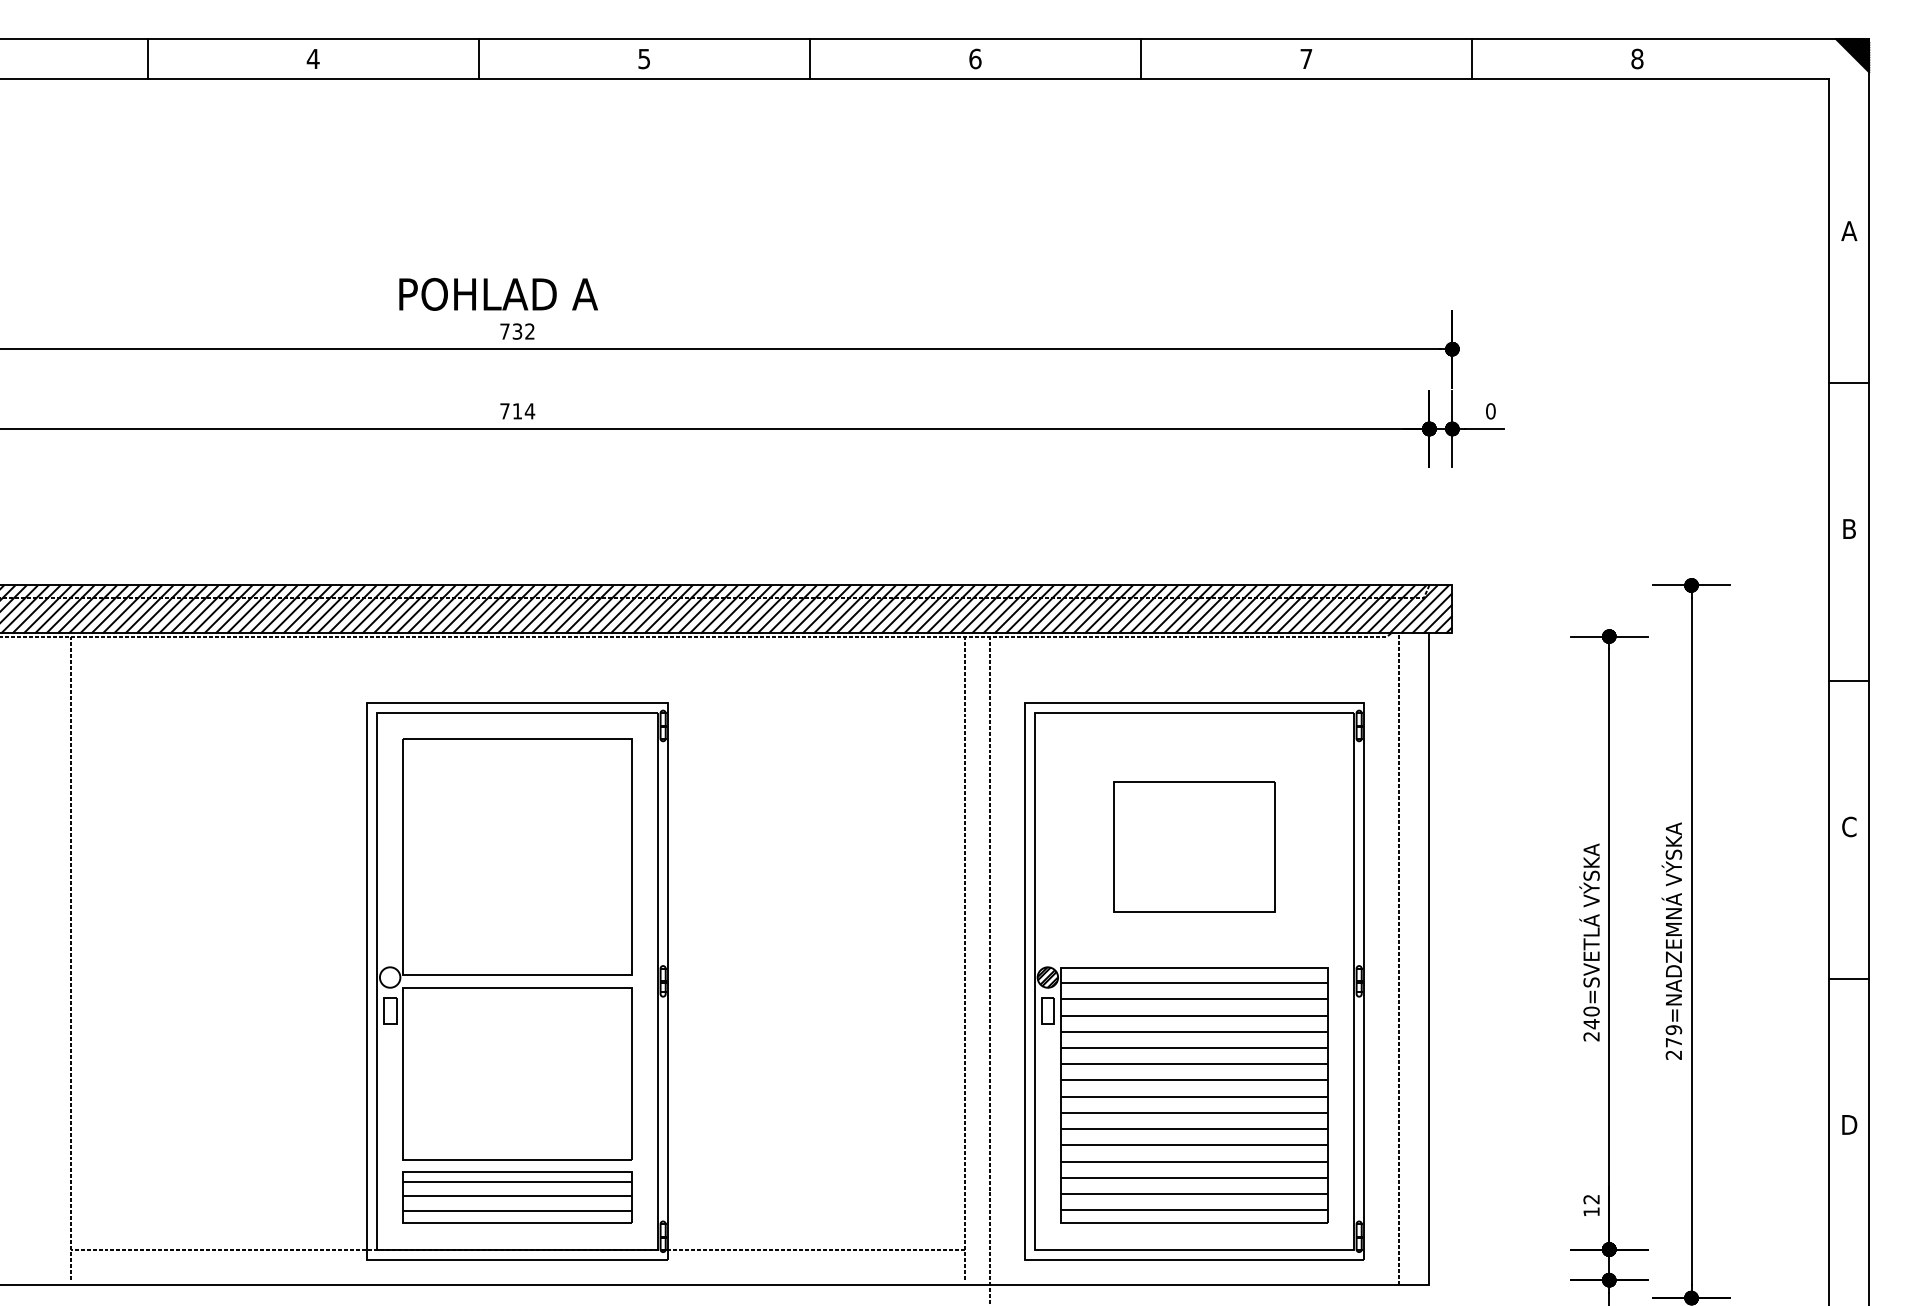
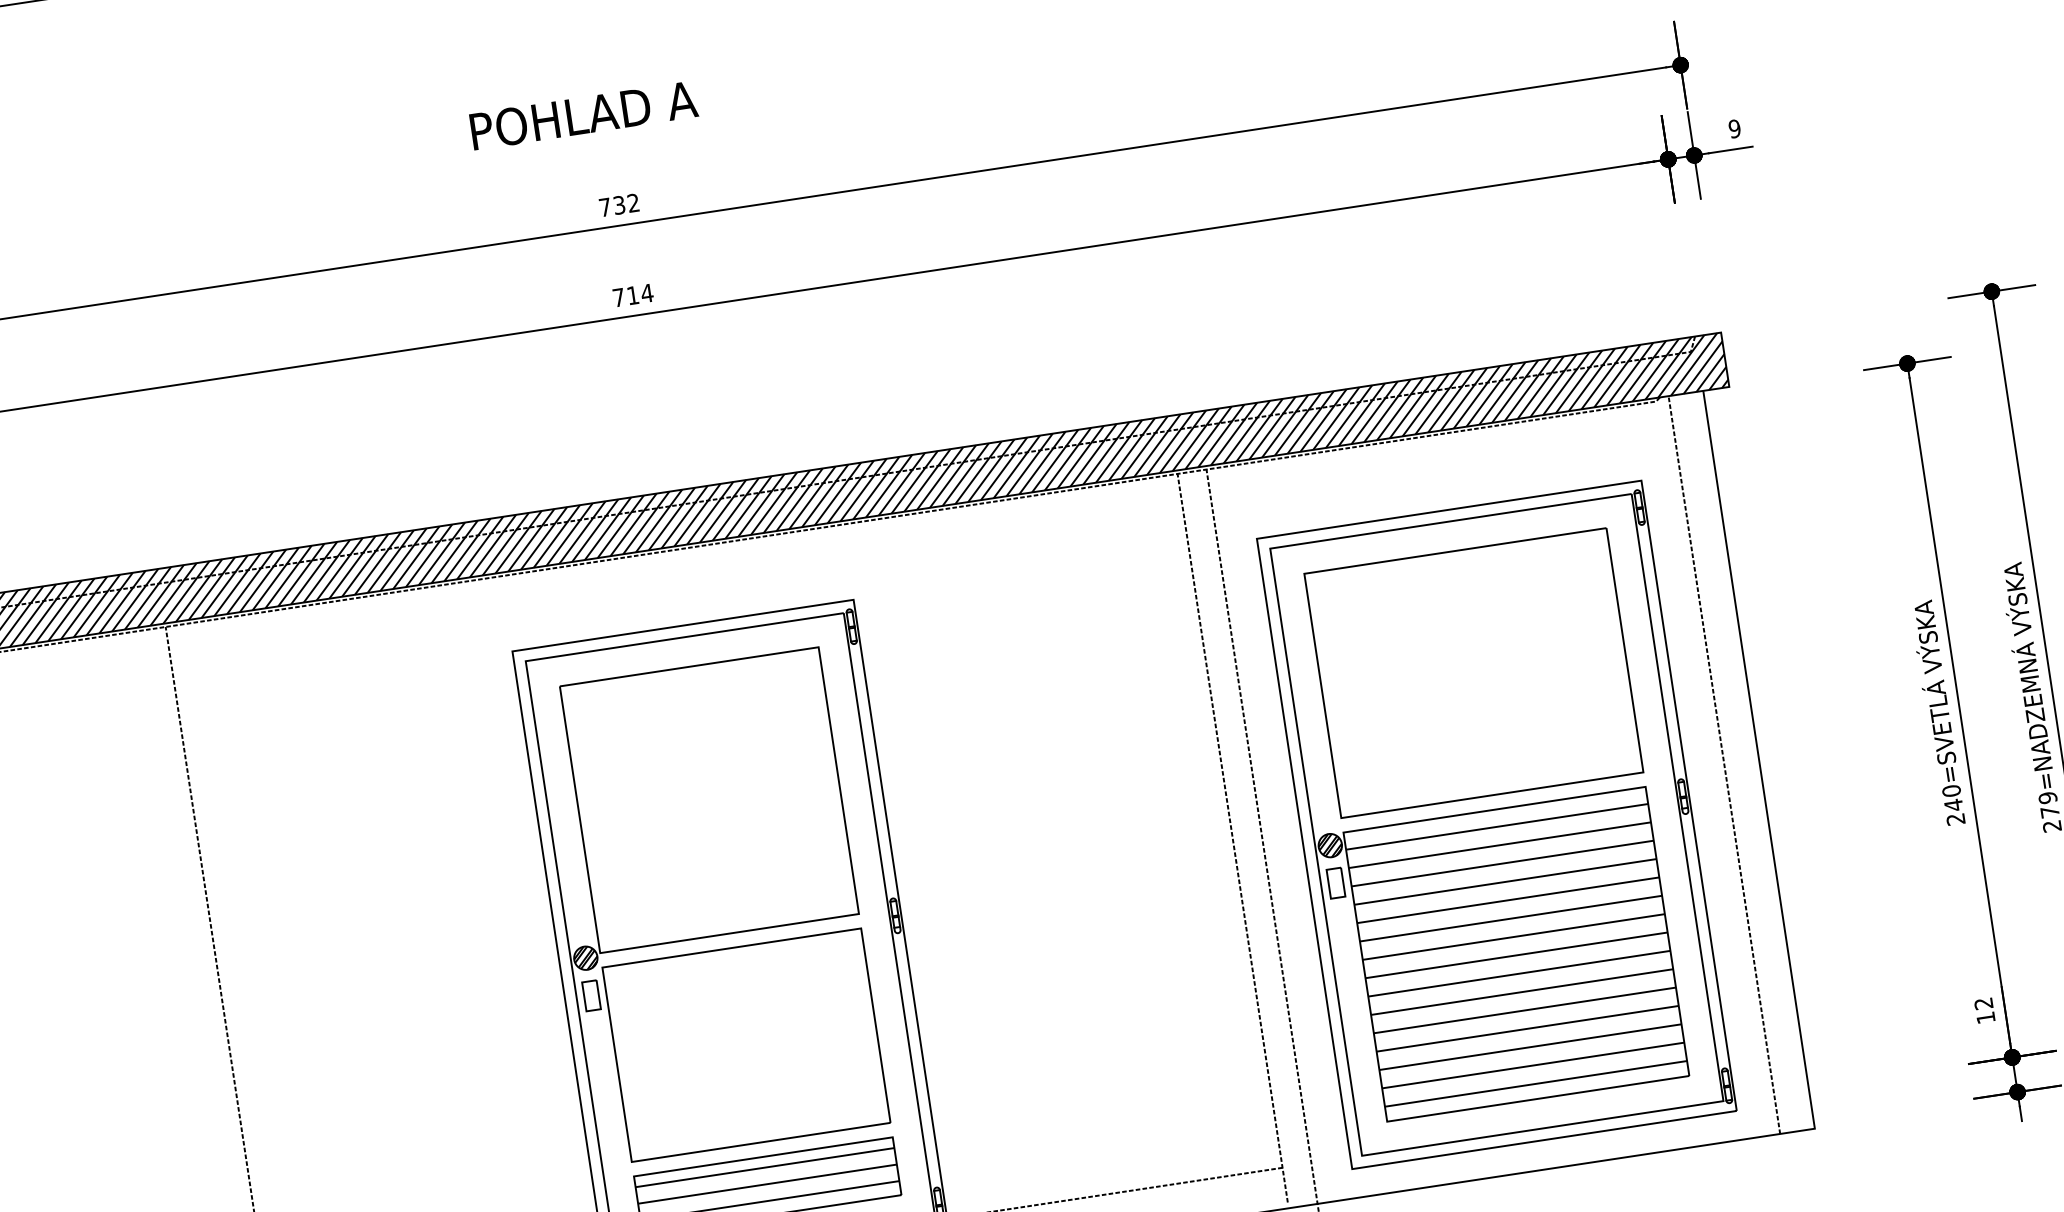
text: (498, 294) -> (583, 115), moved
text: (1490, 411) -> (1734, 129), 0 -> 9
part: (1194, 846) -> (1473, 672), size x1.67
hatch: (389, 977) -> (585, 958), added

